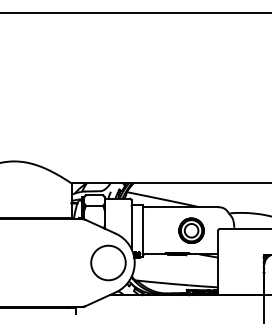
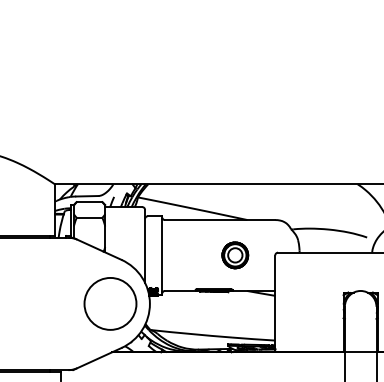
part: (191, 230) -> (235, 255), size x0.7

